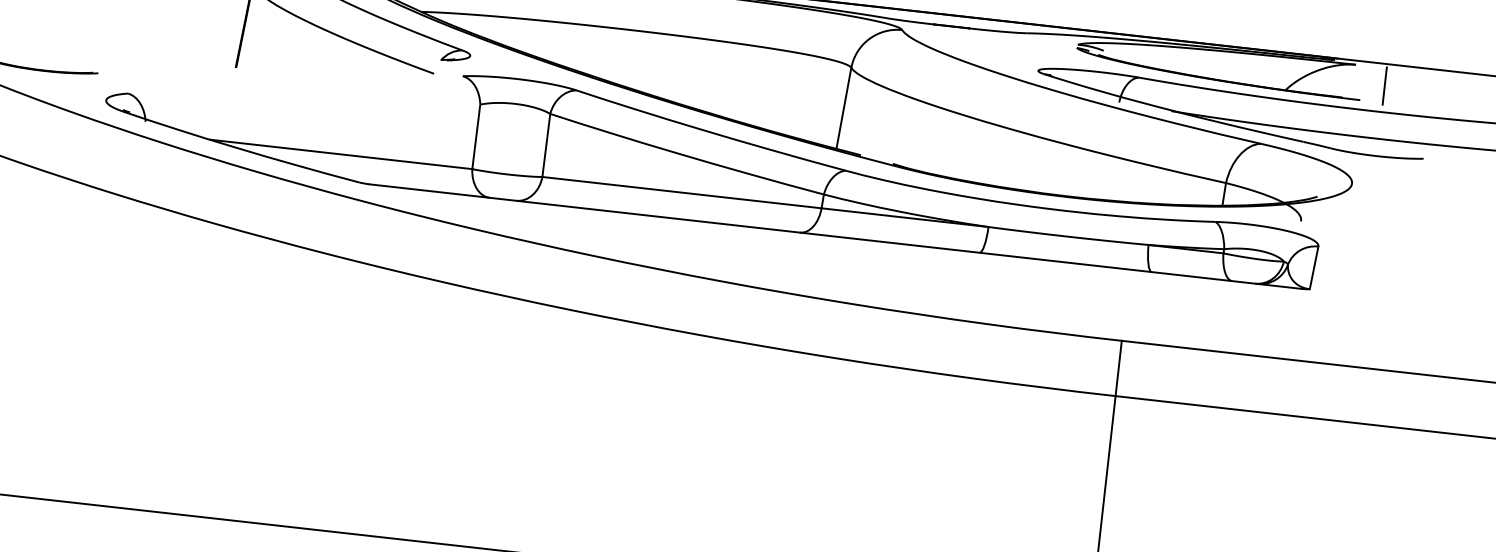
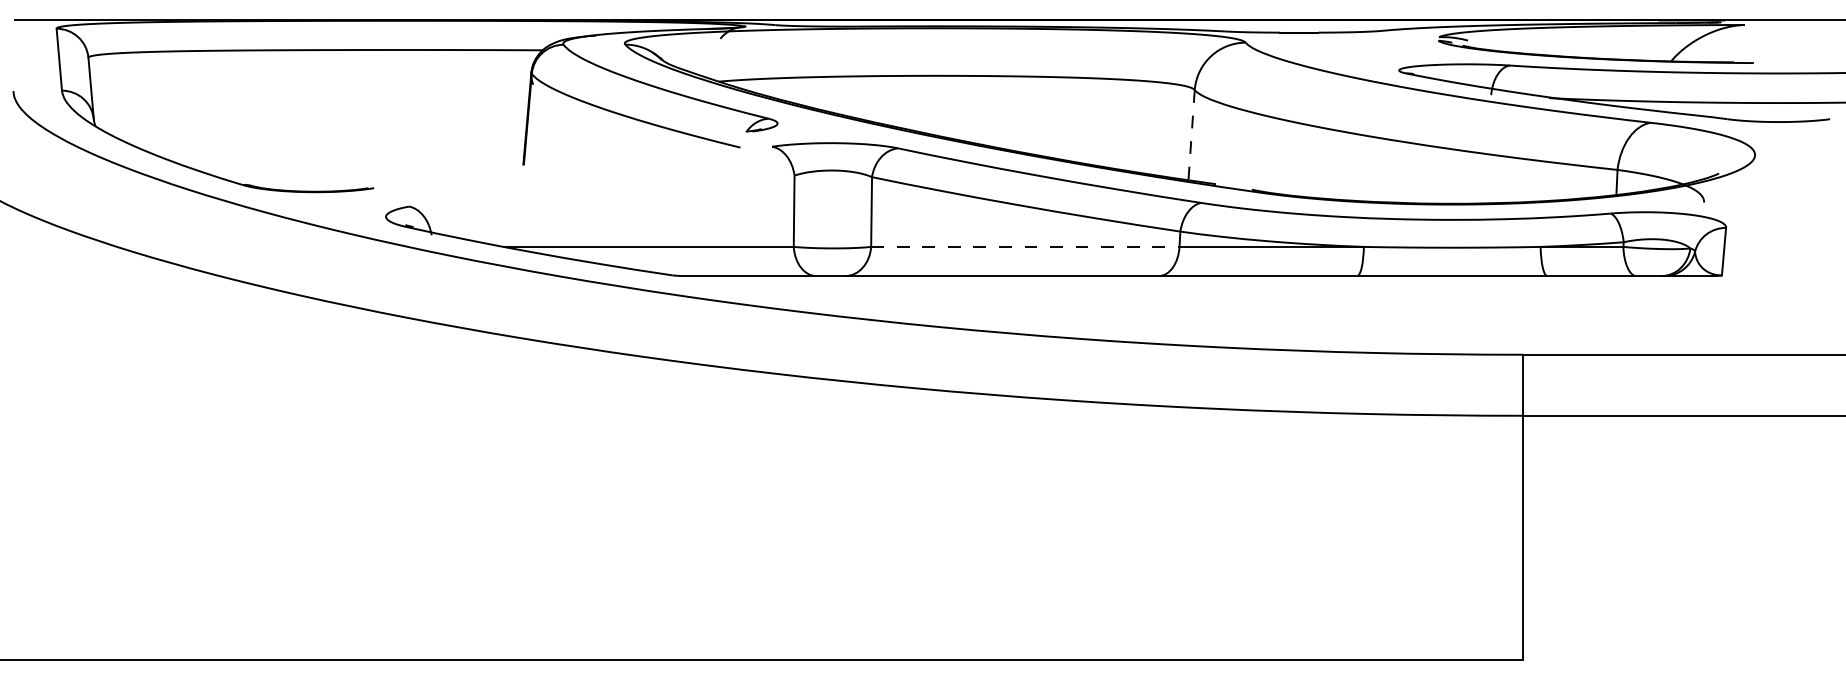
line: (1384, 85) -> (1778, 44), removed
line: (843, 108) -> (1191, 135), solid -> dashed
line: (682, 192) -> (1025, 246), solid -> dashed

